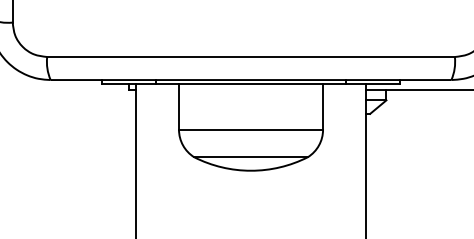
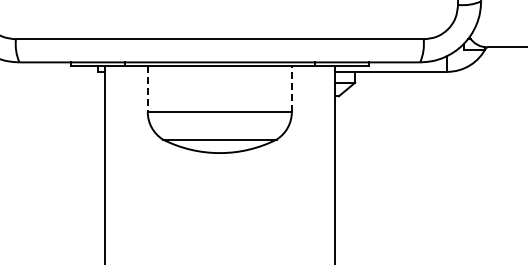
line: (178, 107) -> (147, 89), solid -> dashed
line: (322, 107) -> (291, 89), solid -> dashed

